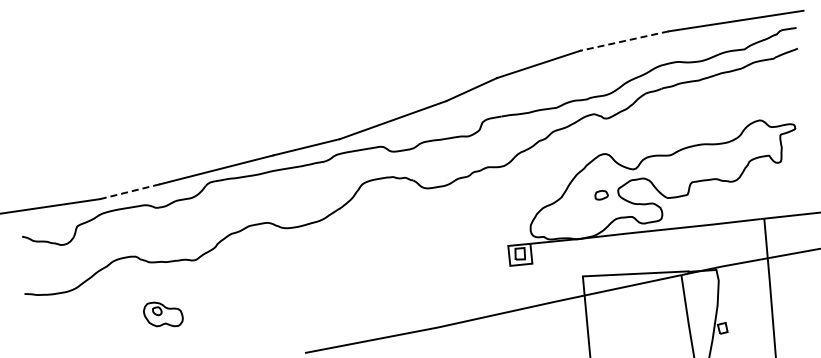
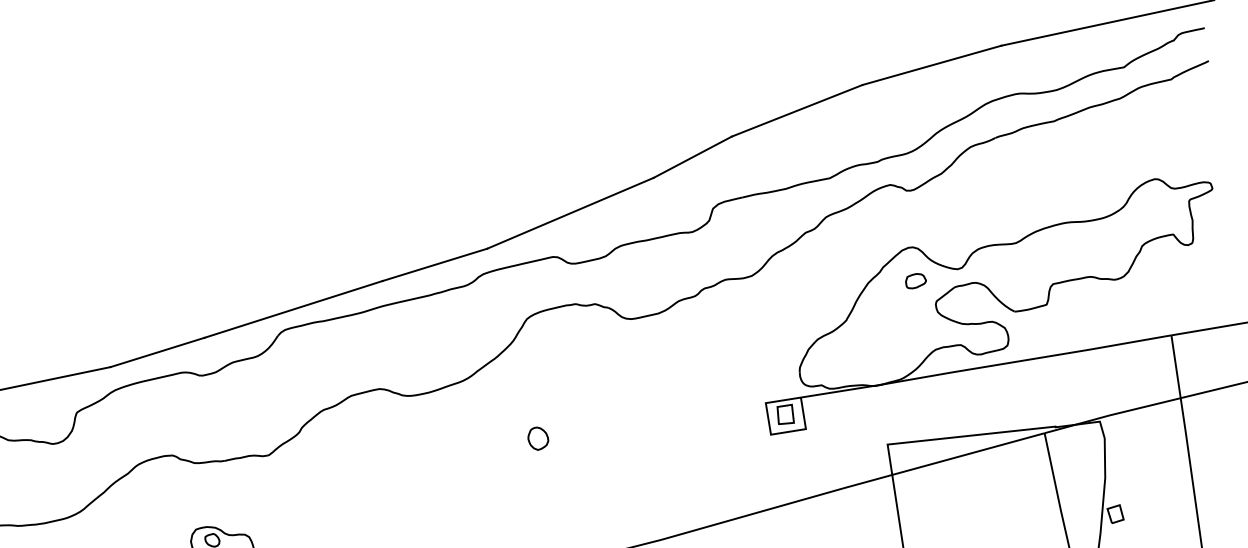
line: (624, 41) -> (931, 66), dashed -> solid
line: (130, 191) -> (158, 352), dashed -> solid
part: (601, 195) -> (915, 281), moved
part: (364, 259) -> (537, 438), added

